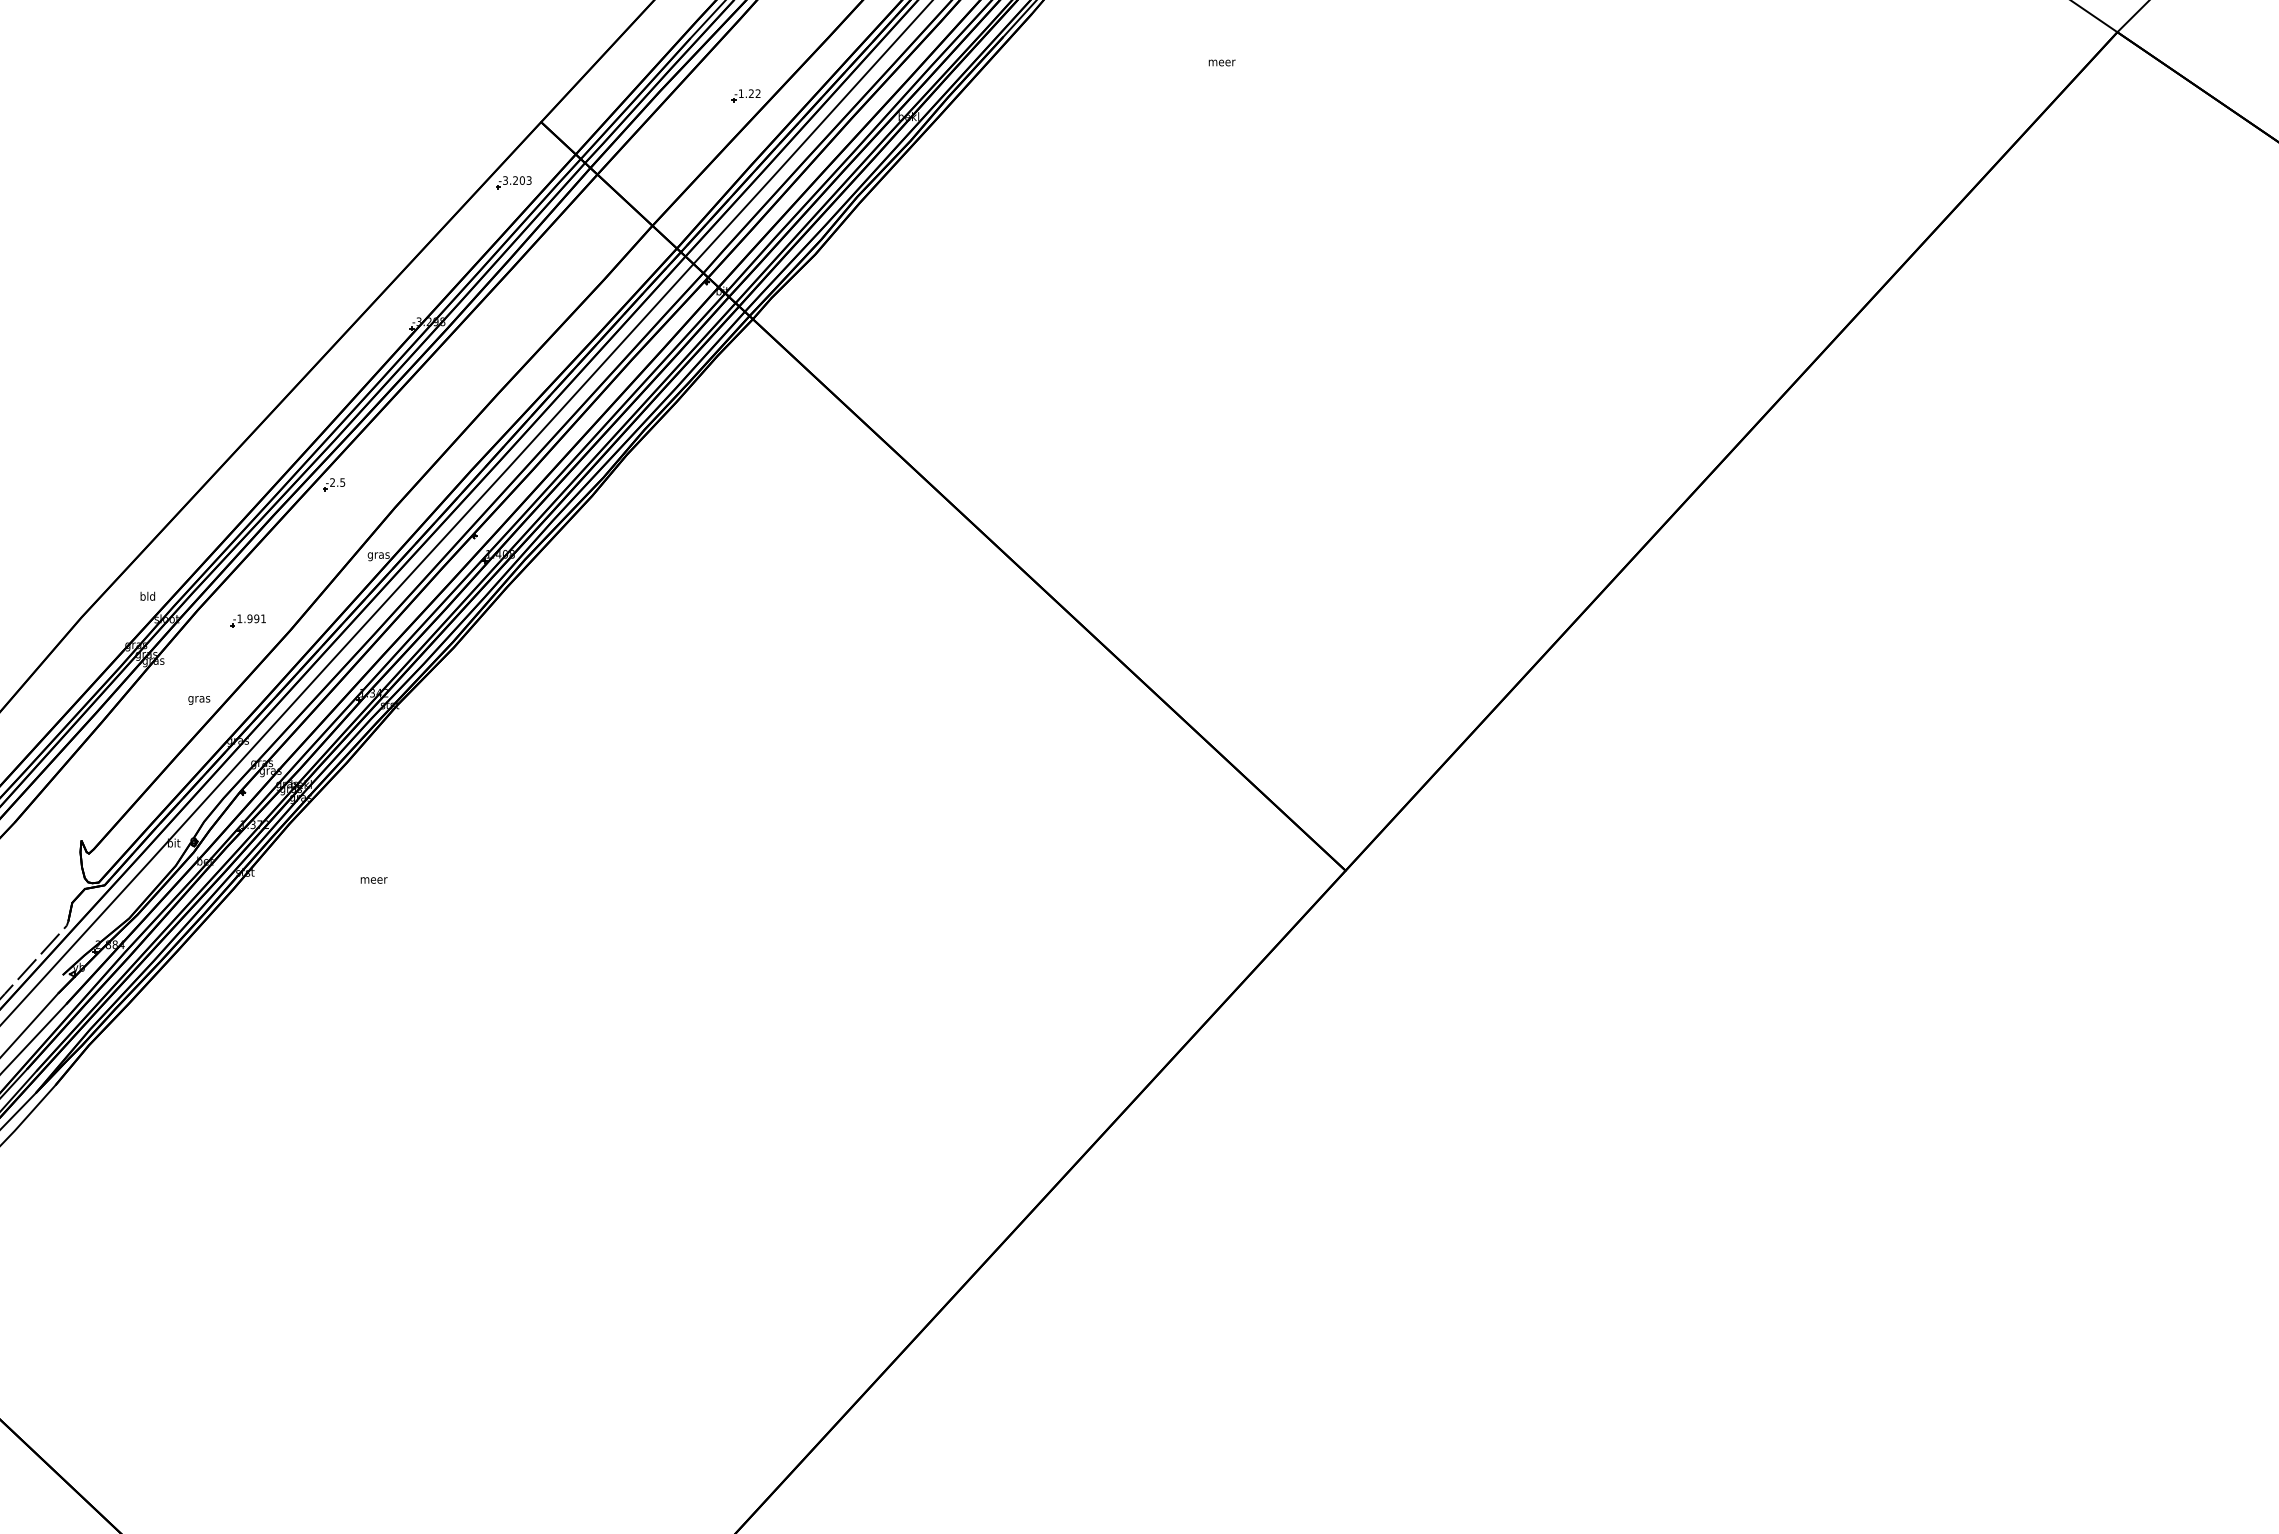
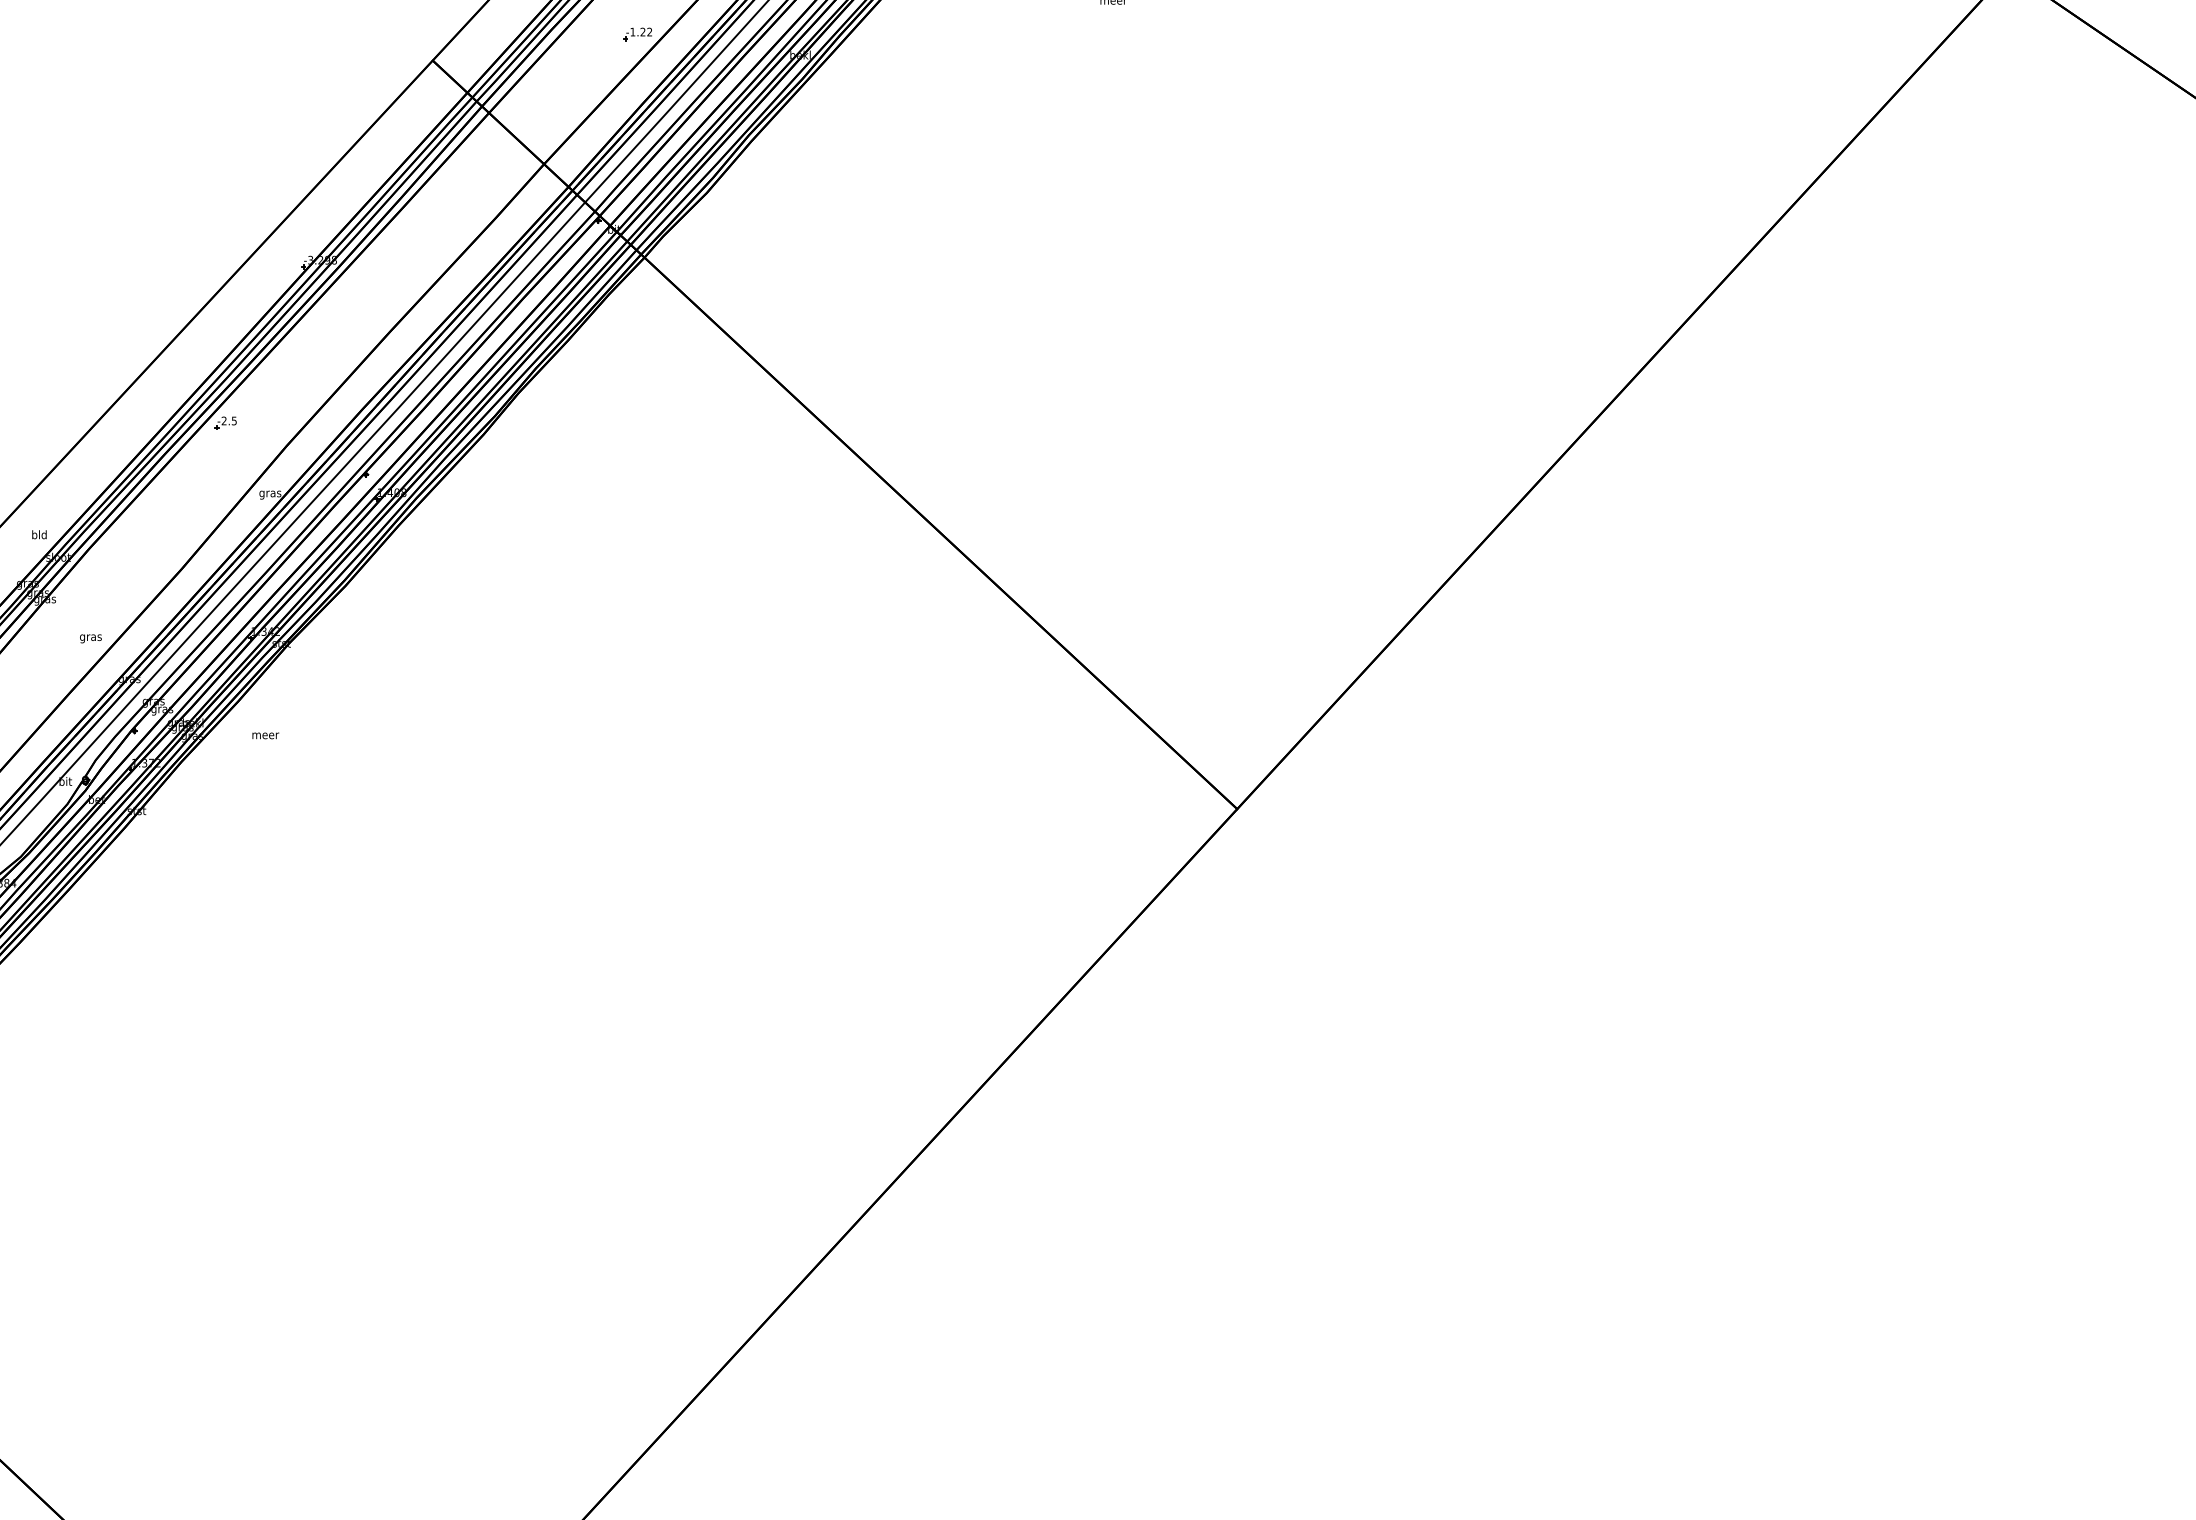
part: (513, 182) -> (405, 120), removed
part: (247, 620) -> (139, 558), removed
text: (373, 880) -> (265, 735), moved

